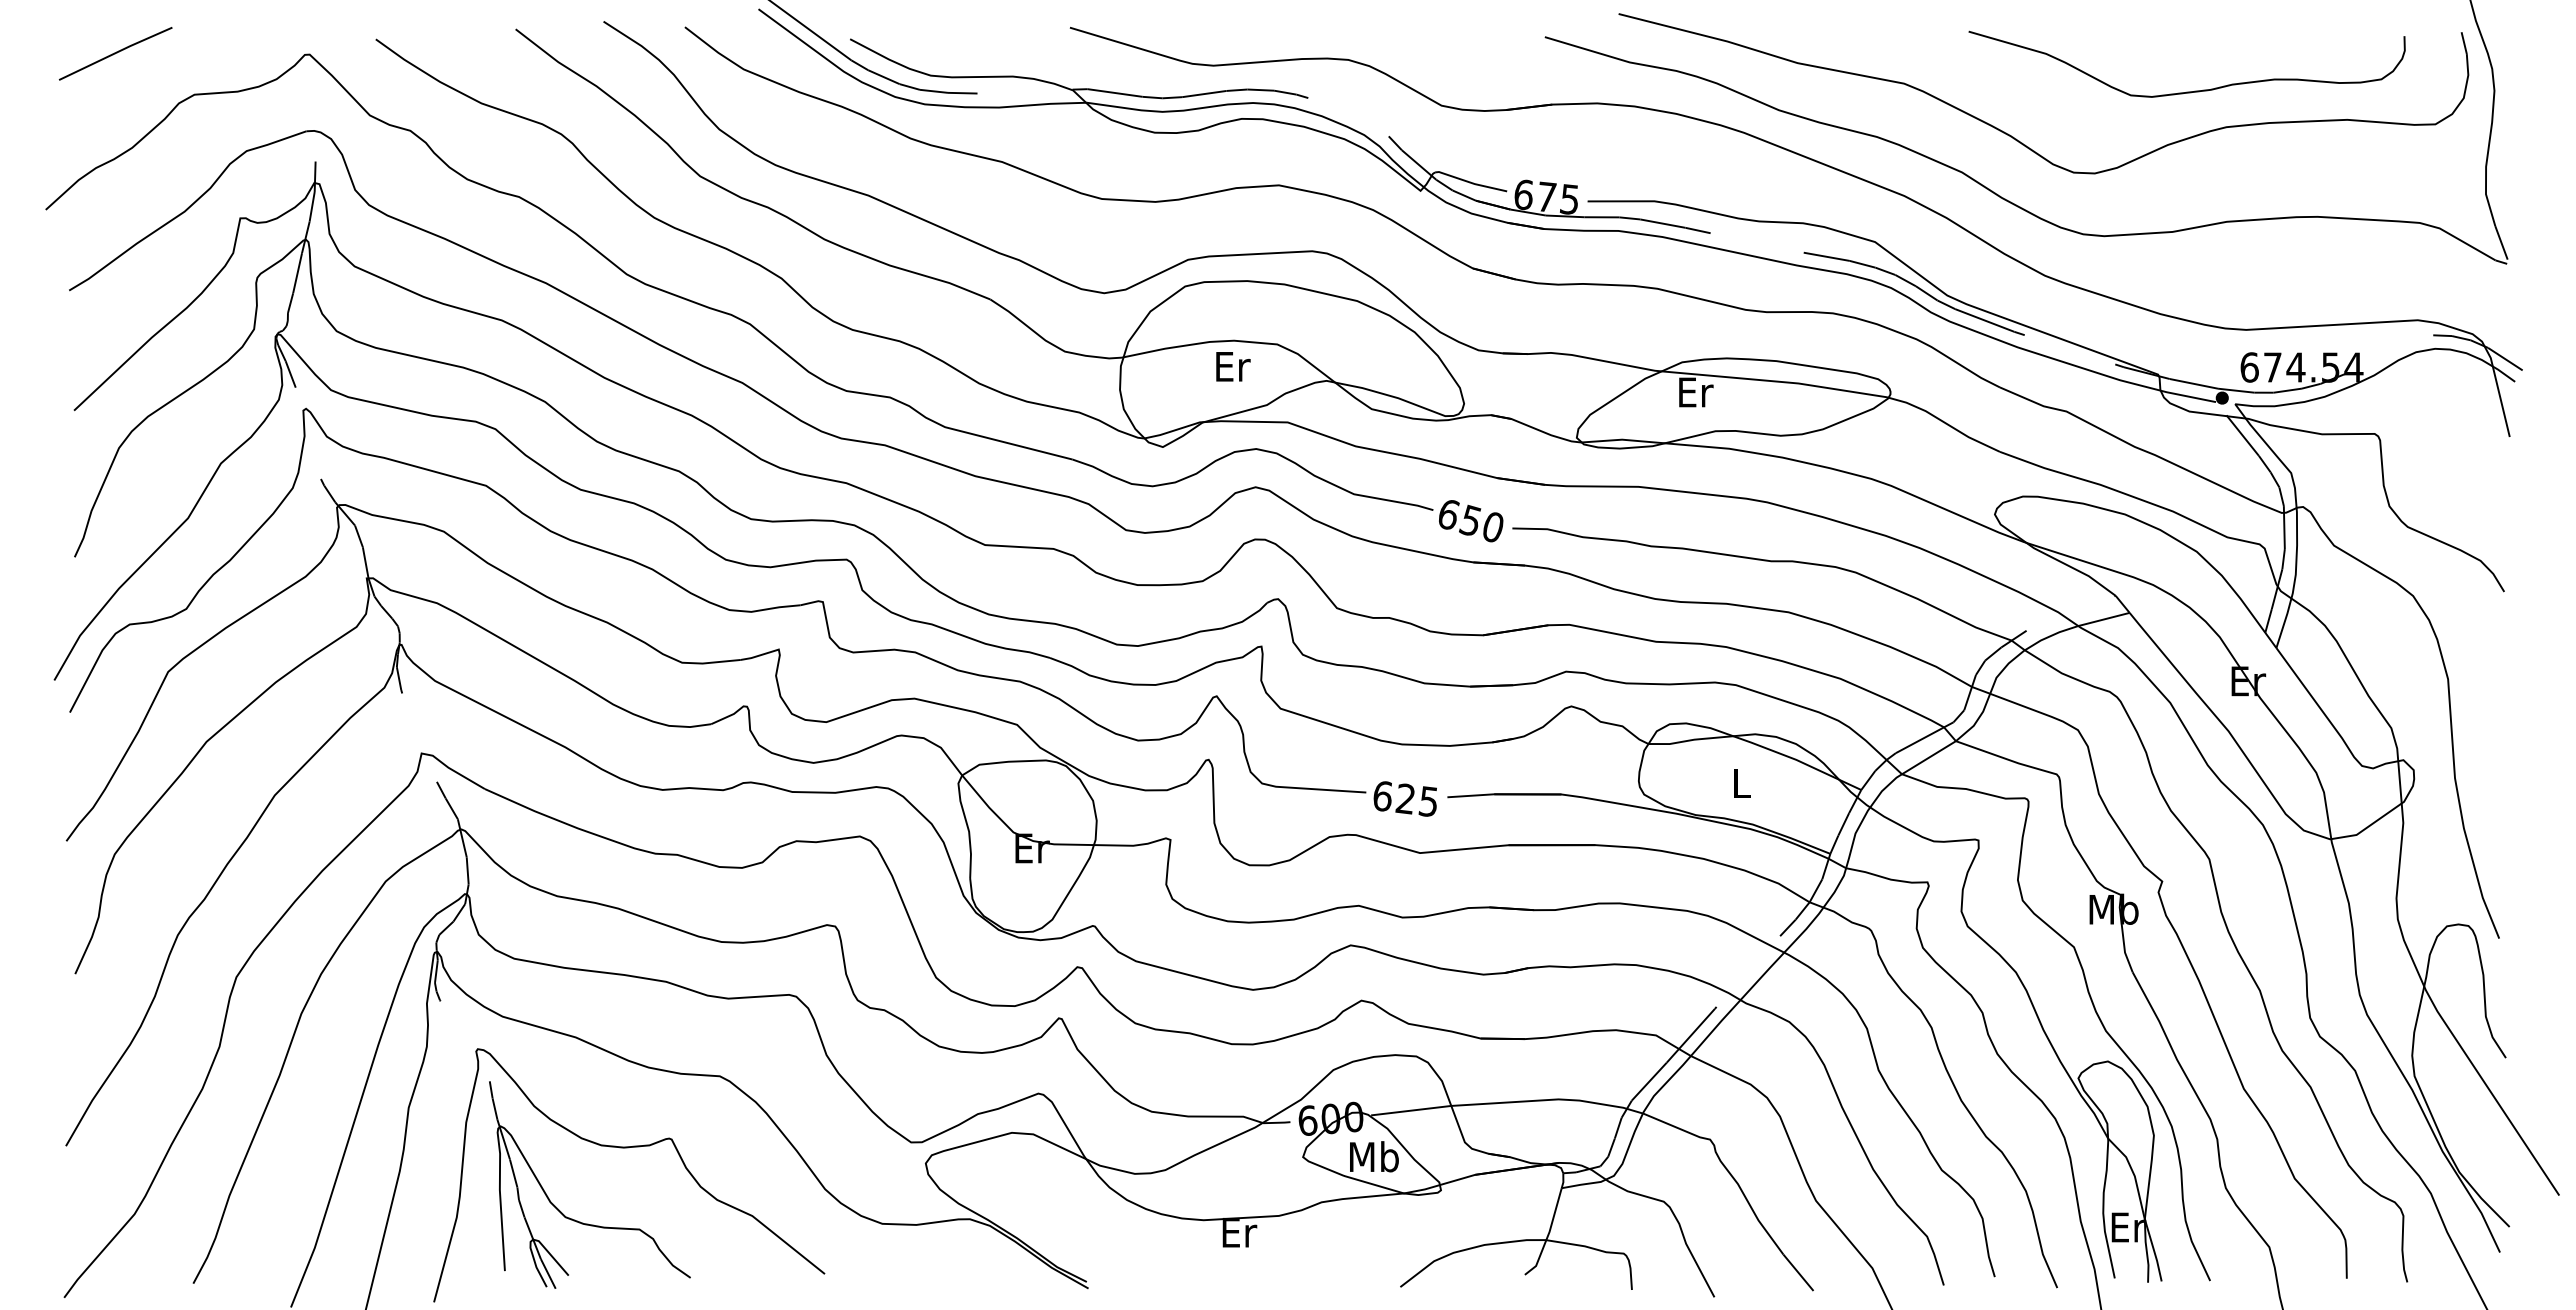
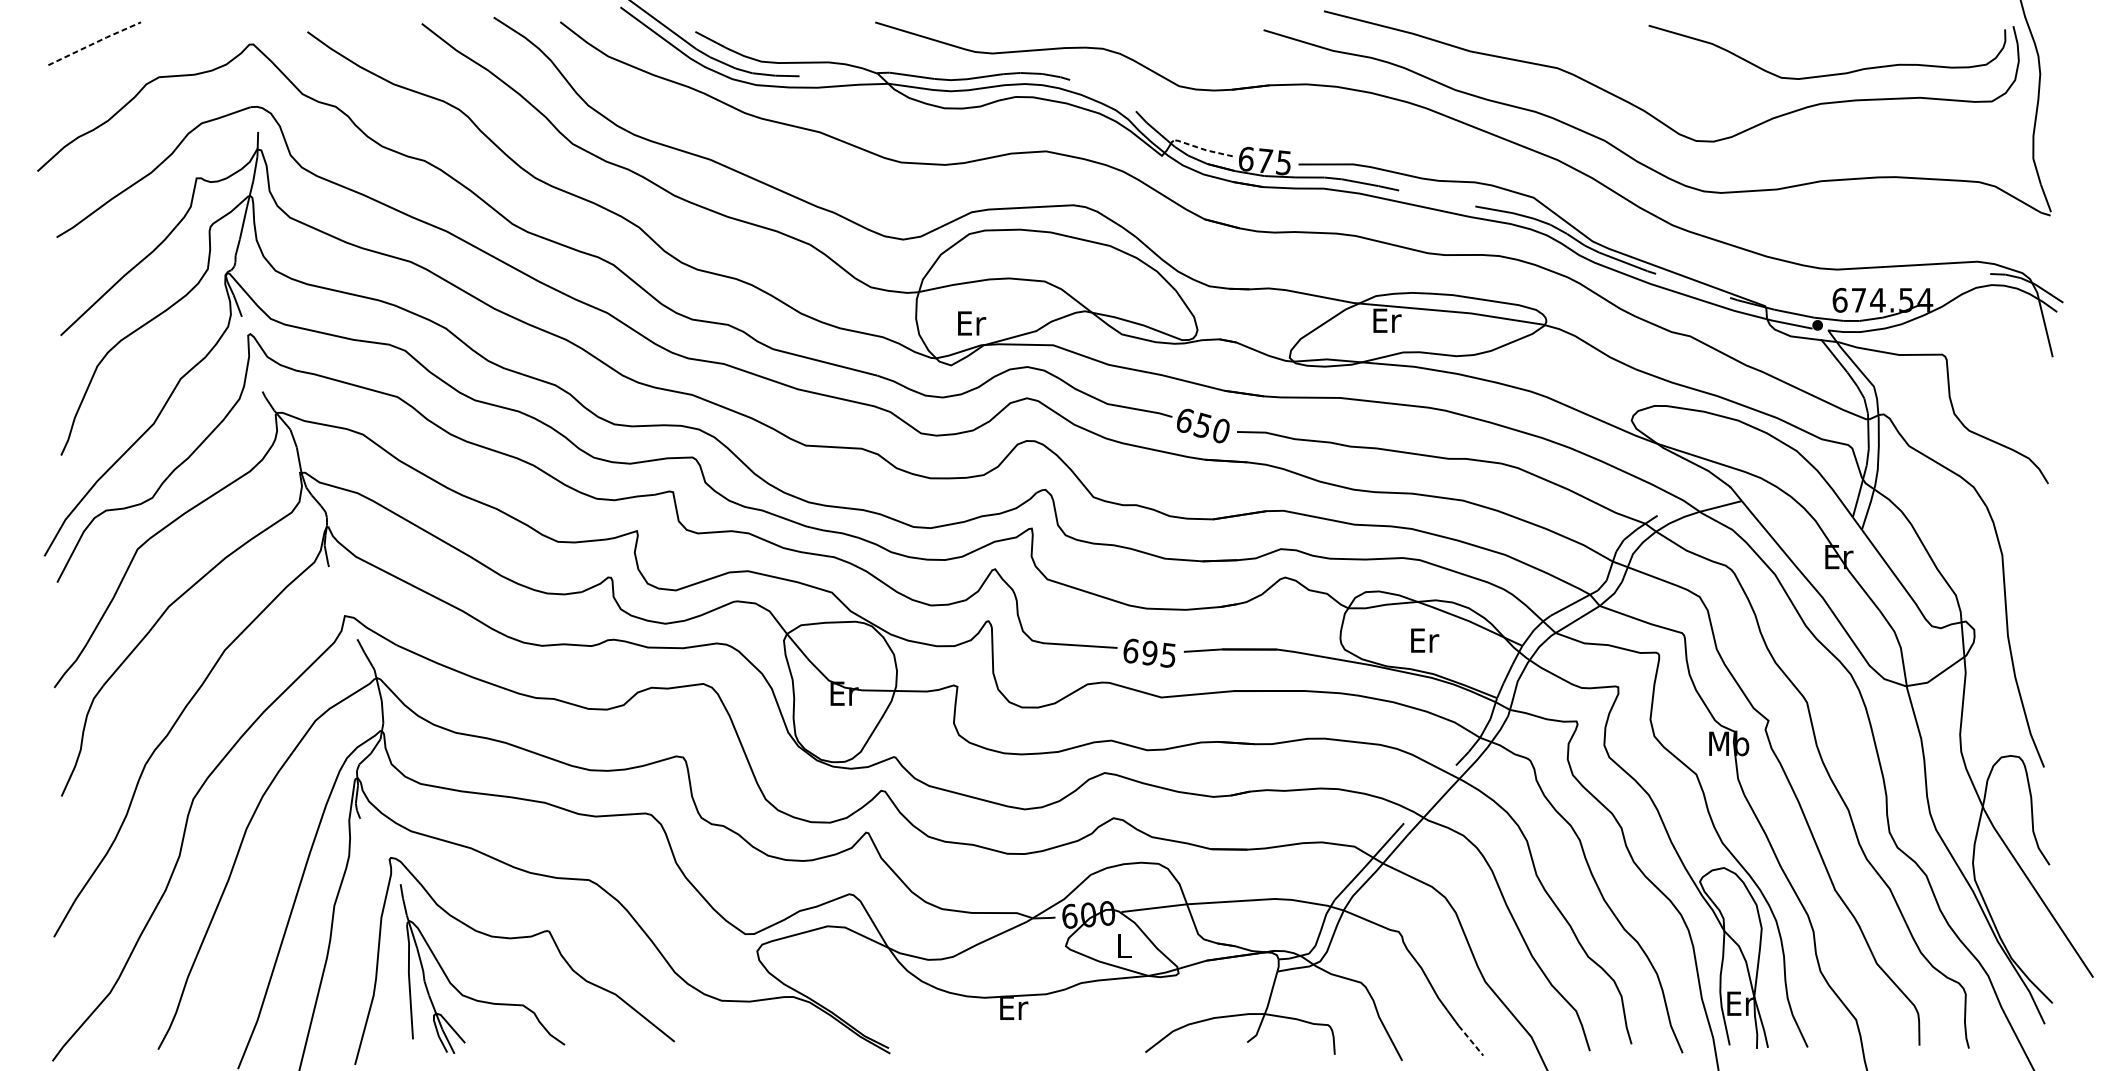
line: (115, 52) -> (94, 42), solid -> dashed
curve: (2186, 91) -> (1826, 74), moved
line: (1471, 182) -> (1203, 149), solid -> dashed
text: (1233, 366) -> (972, 323), moved
text: (1742, 783) -> (1425, 640), L -> Er
text: (1405, 798) -> (1149, 652), 625 -> 695
text: (1374, 1156) -> (1124, 945), Mb -> L
line: (1798, 1272) -> (1471, 1040), solid -> dashed

